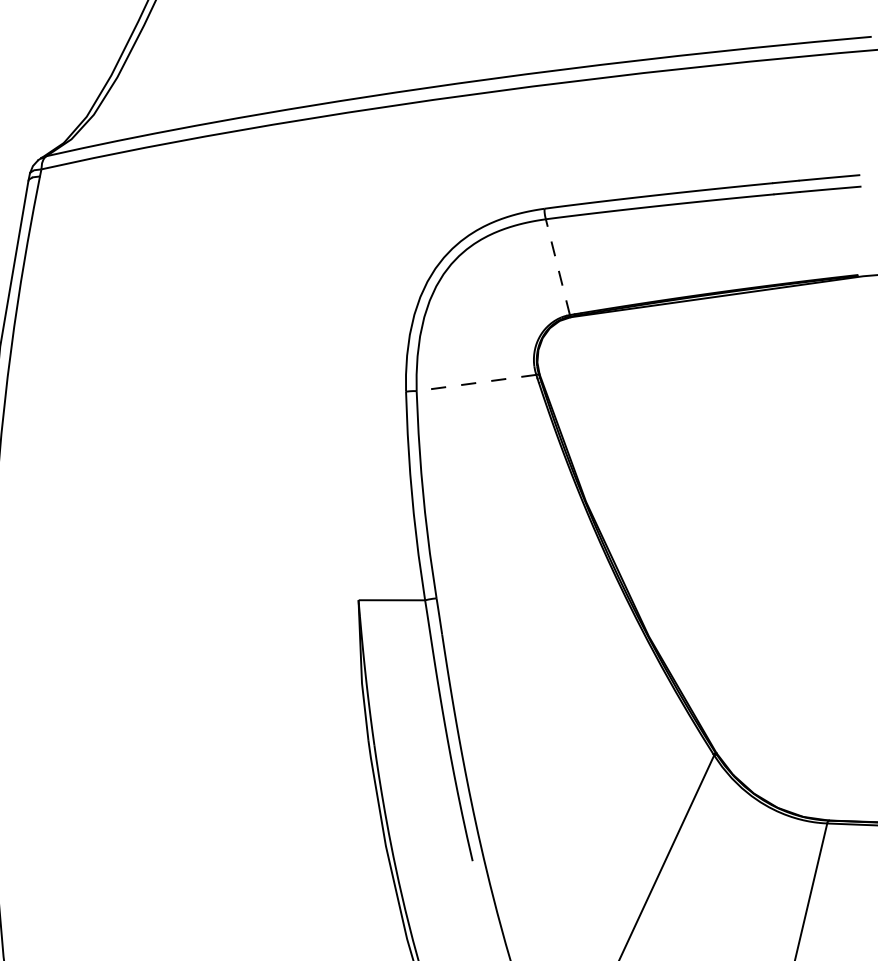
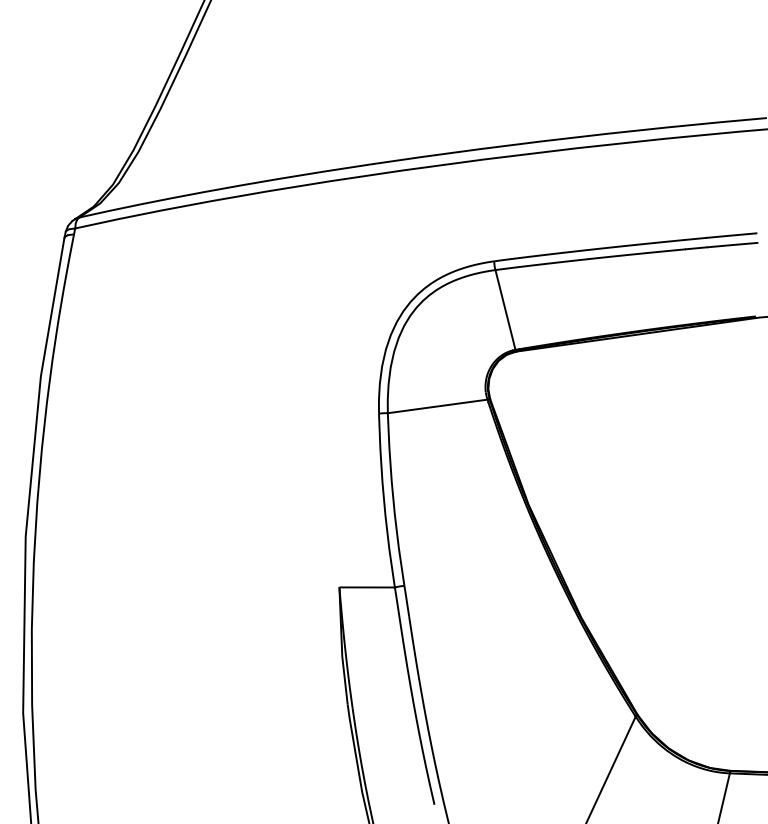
line: (557, 266) -> (505, 309), dashed -> solid
line: (476, 383) -> (437, 406), dashed -> solid

